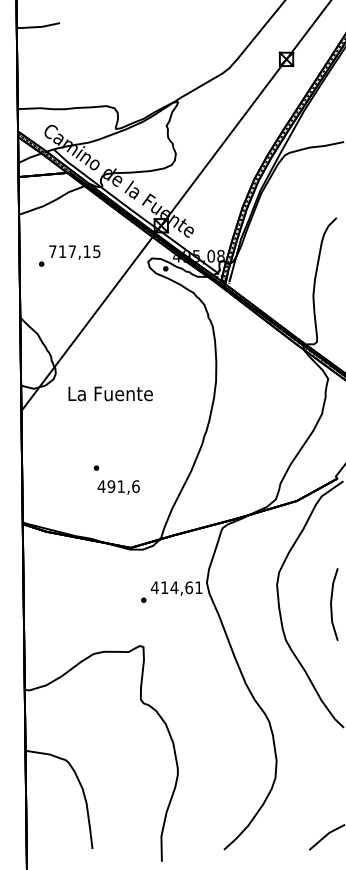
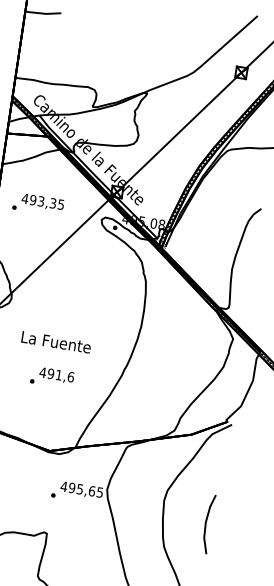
text: (69, 251) -> (38, 200), 717,15 -> 493,35
text: (110, 393) -> (56, 342), moved
text: (118, 487) -> (56, 375), moved
text: (181, 587) -> (85, 490), 414,61 -> 495,65

